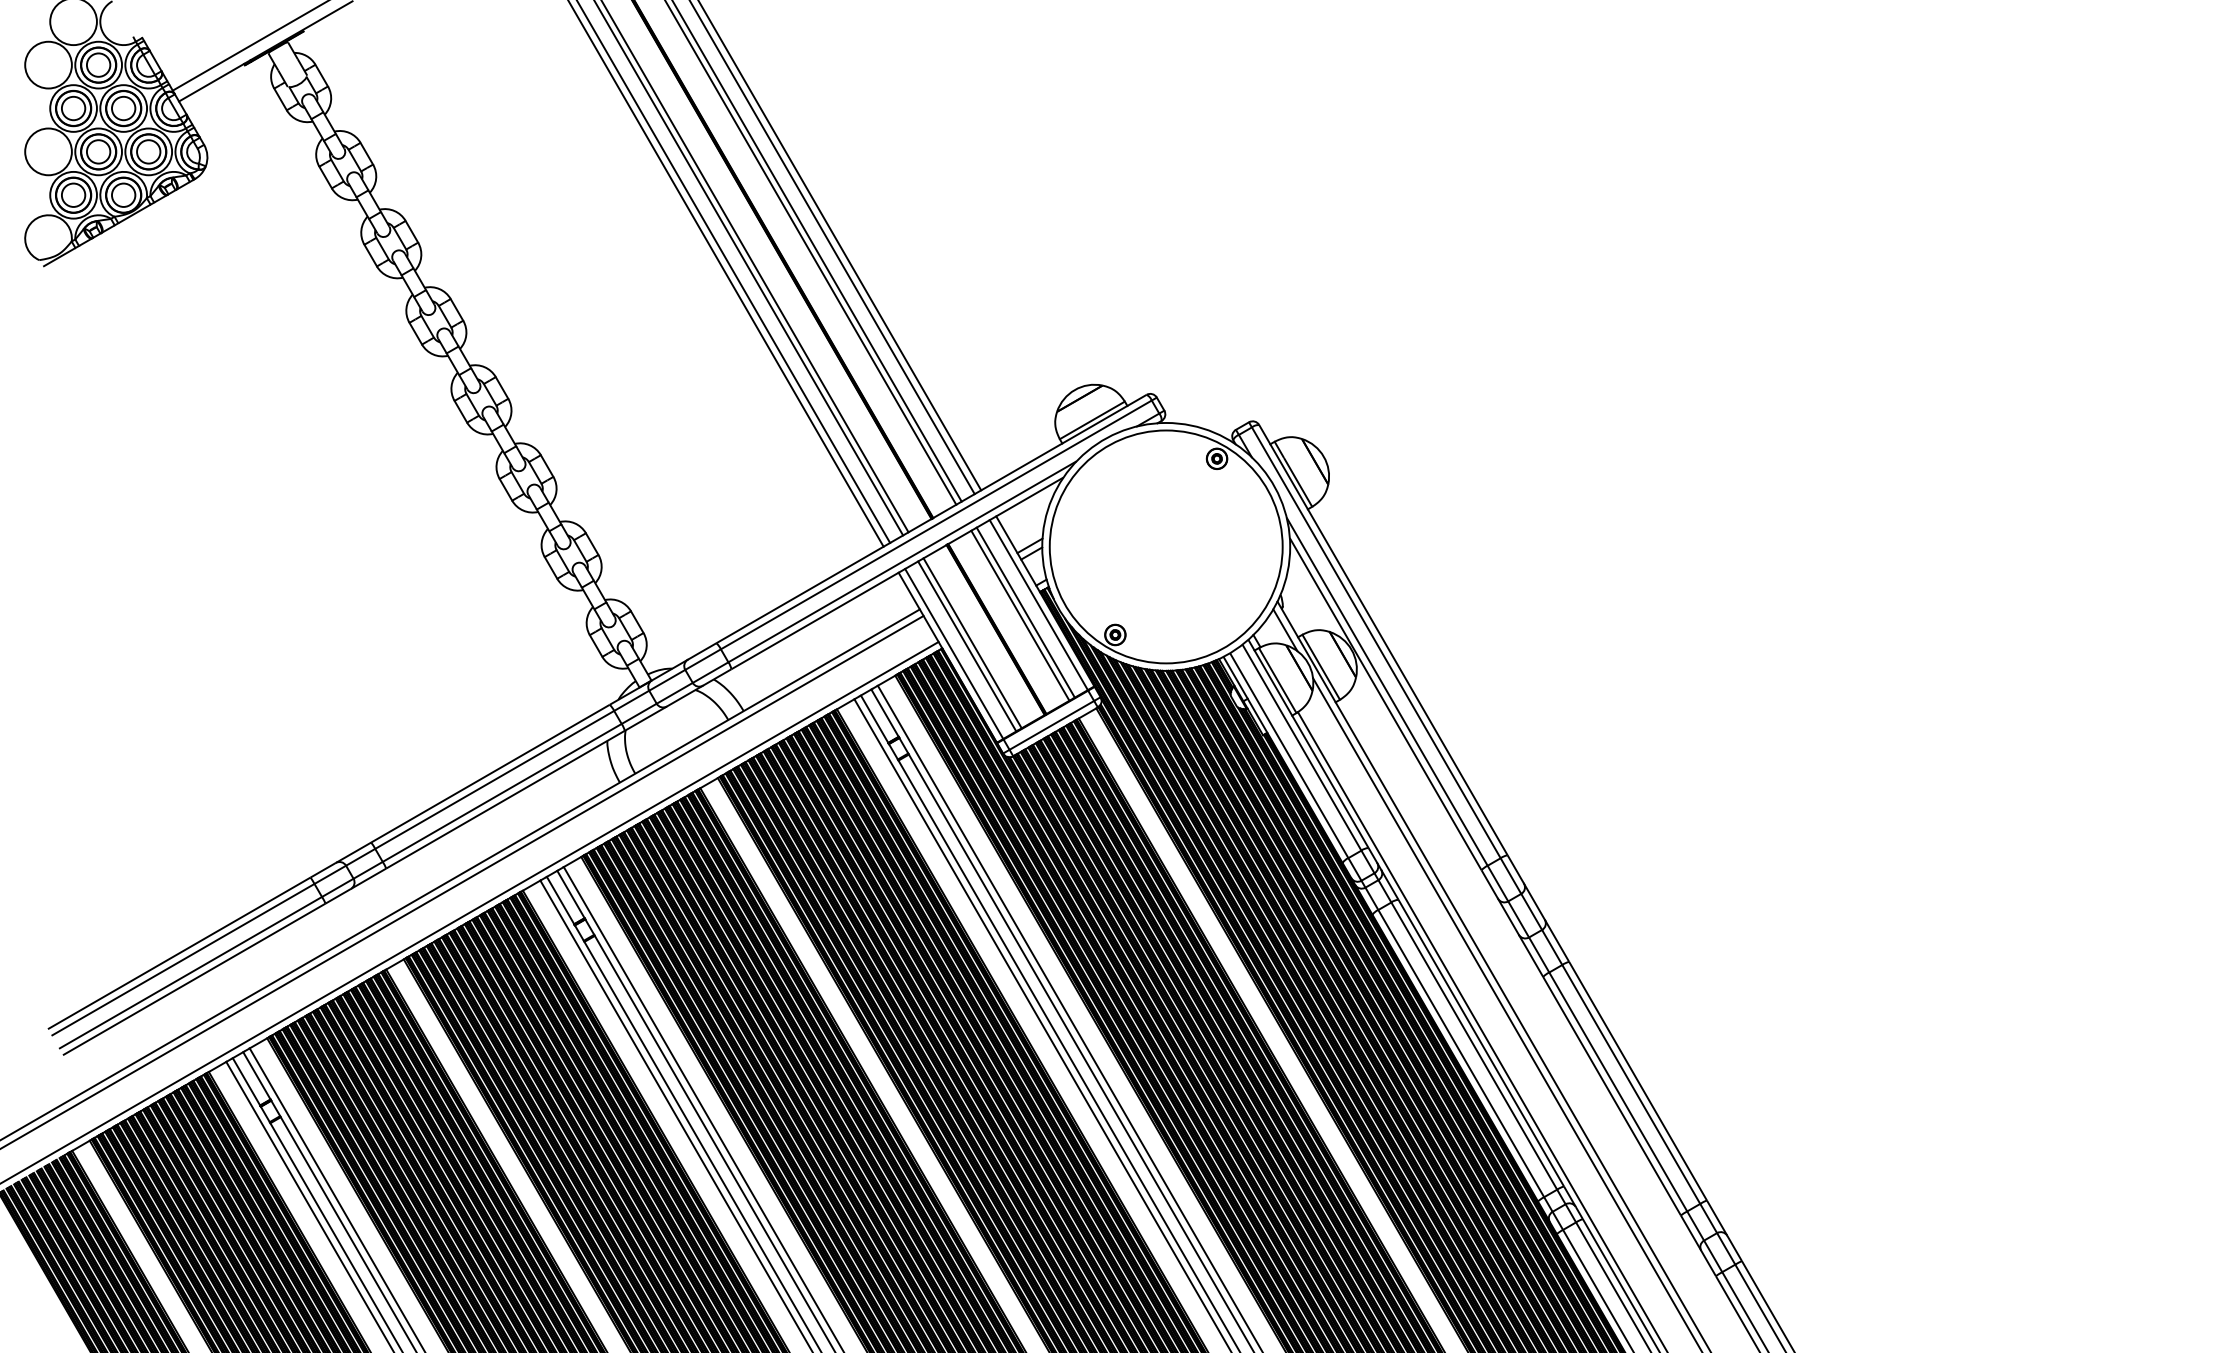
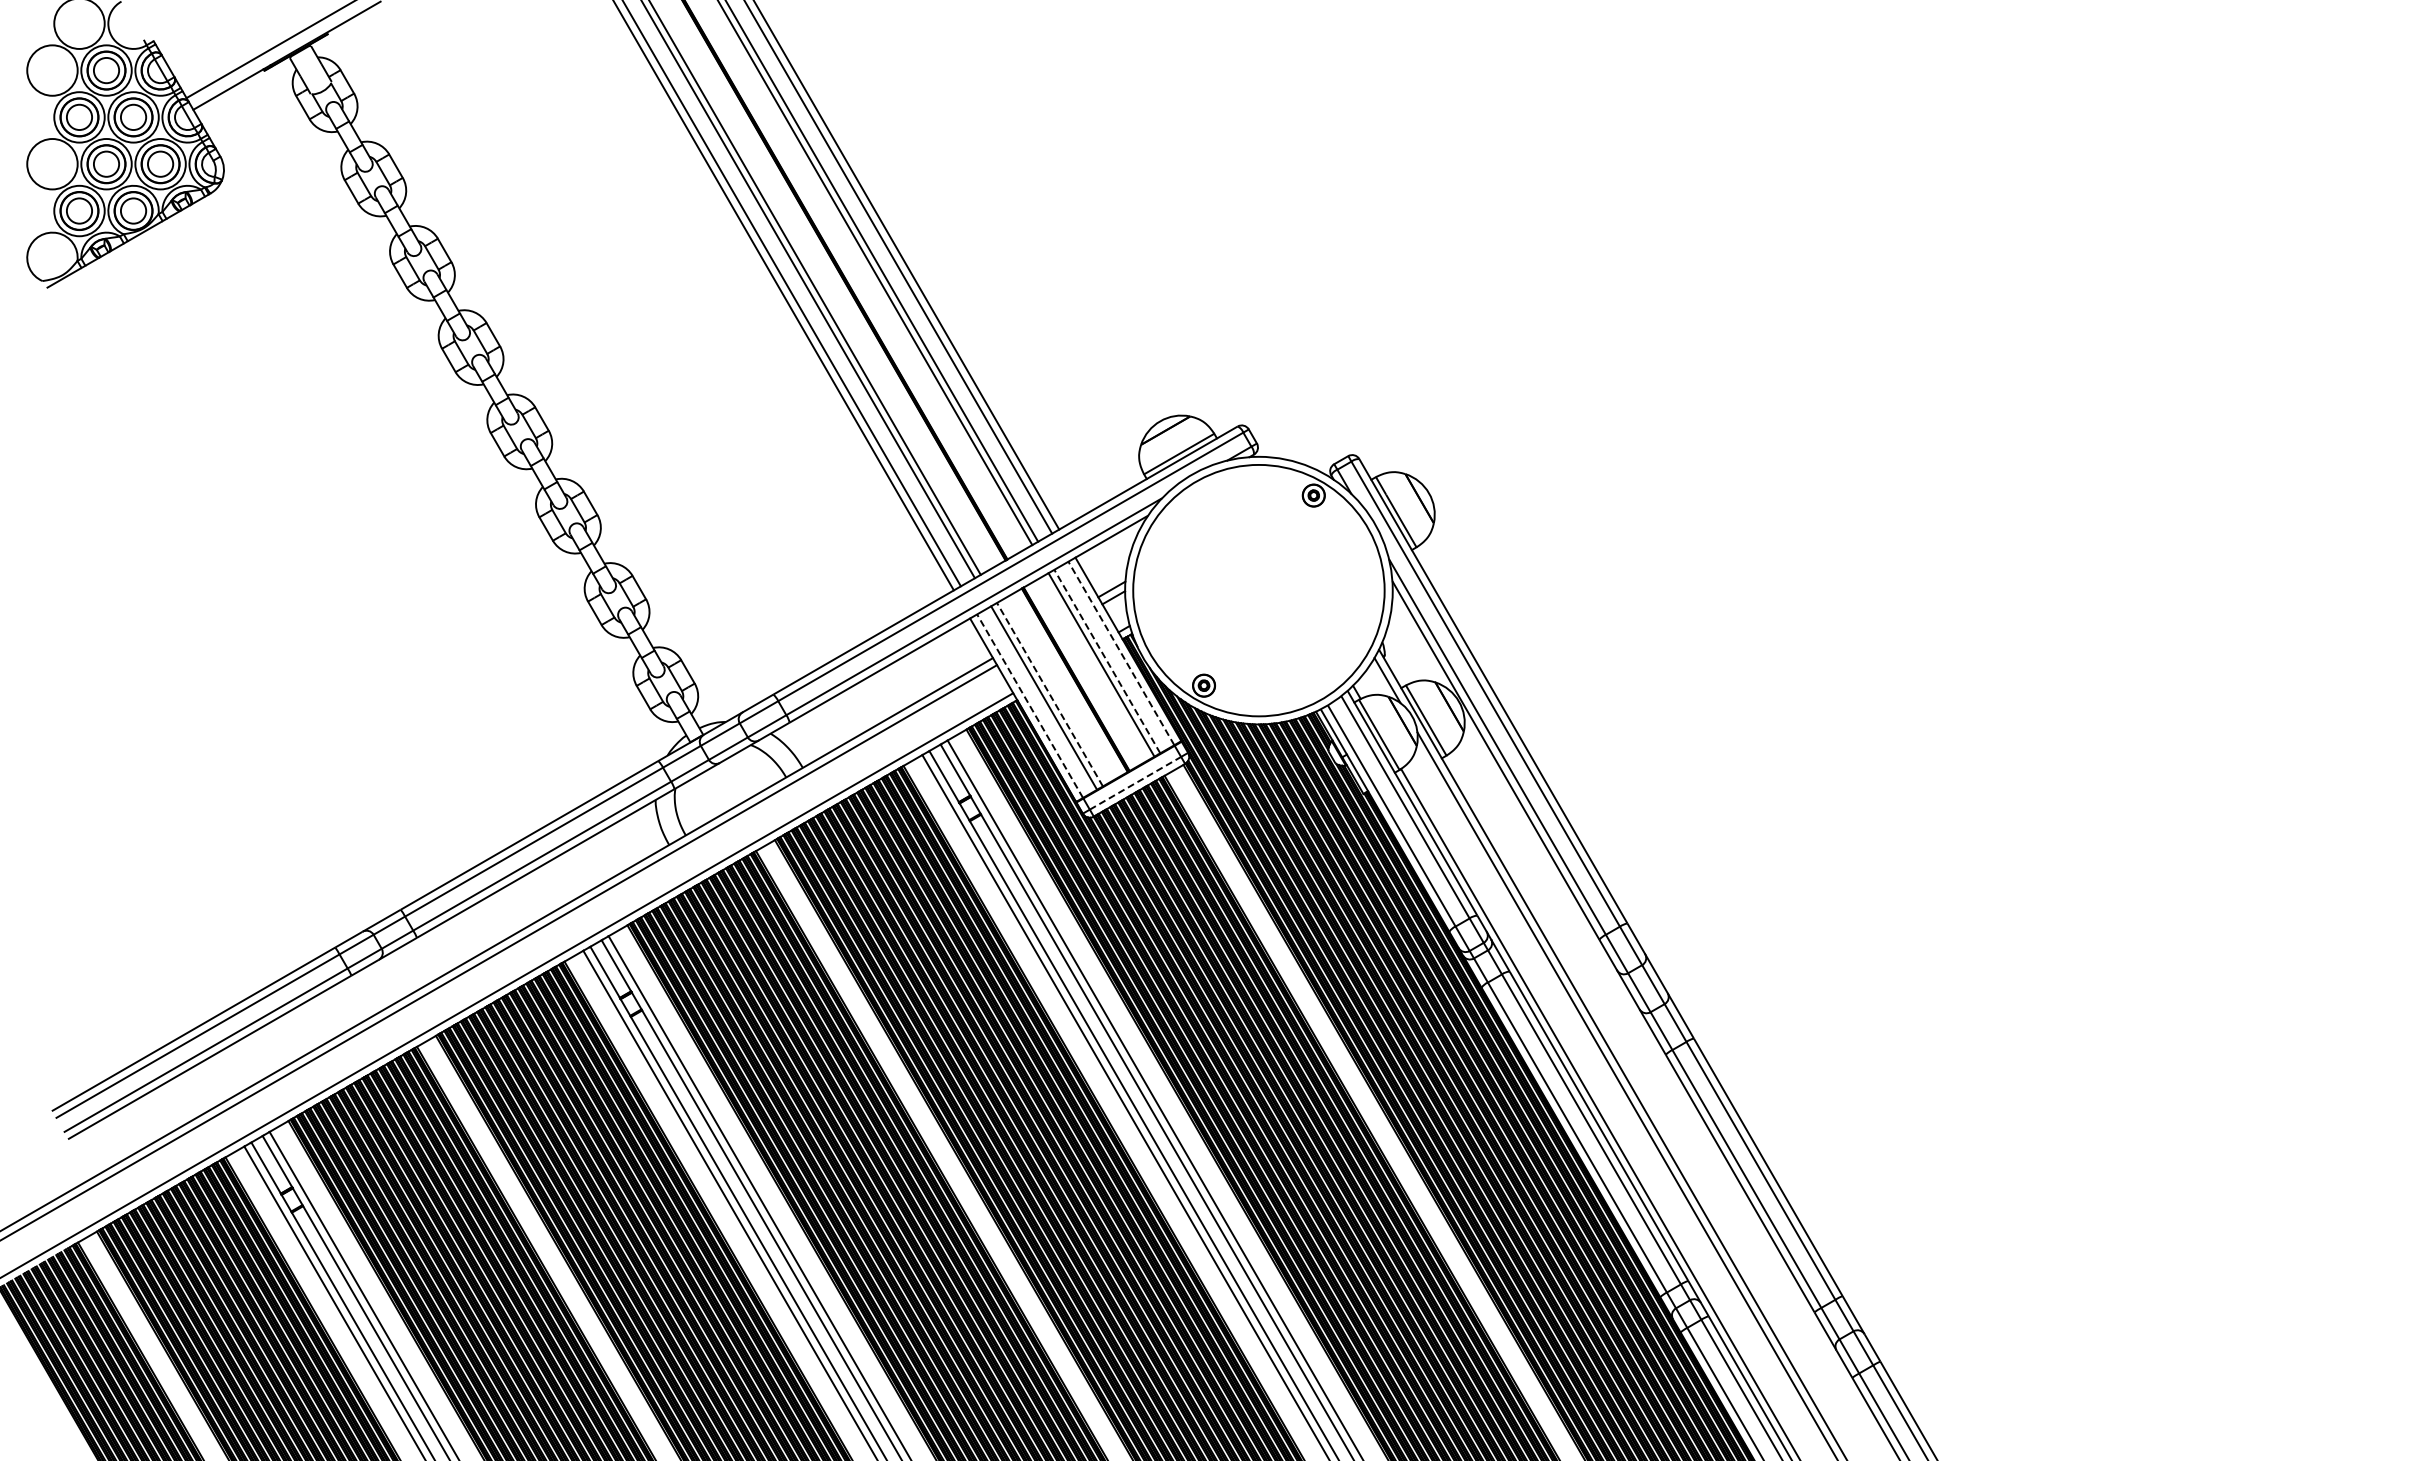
line: (1038, 605) -> (1121, 653), solid -> dashed
line: (1025, 612) -> (1107, 661), solid -> dashed
line: (972, 643) -> (1049, 694), solid -> dashed
line: (954, 654) -> (1030, 706), solid -> dashed
line: (1051, 725) -> (1135, 783), solid -> dashed

